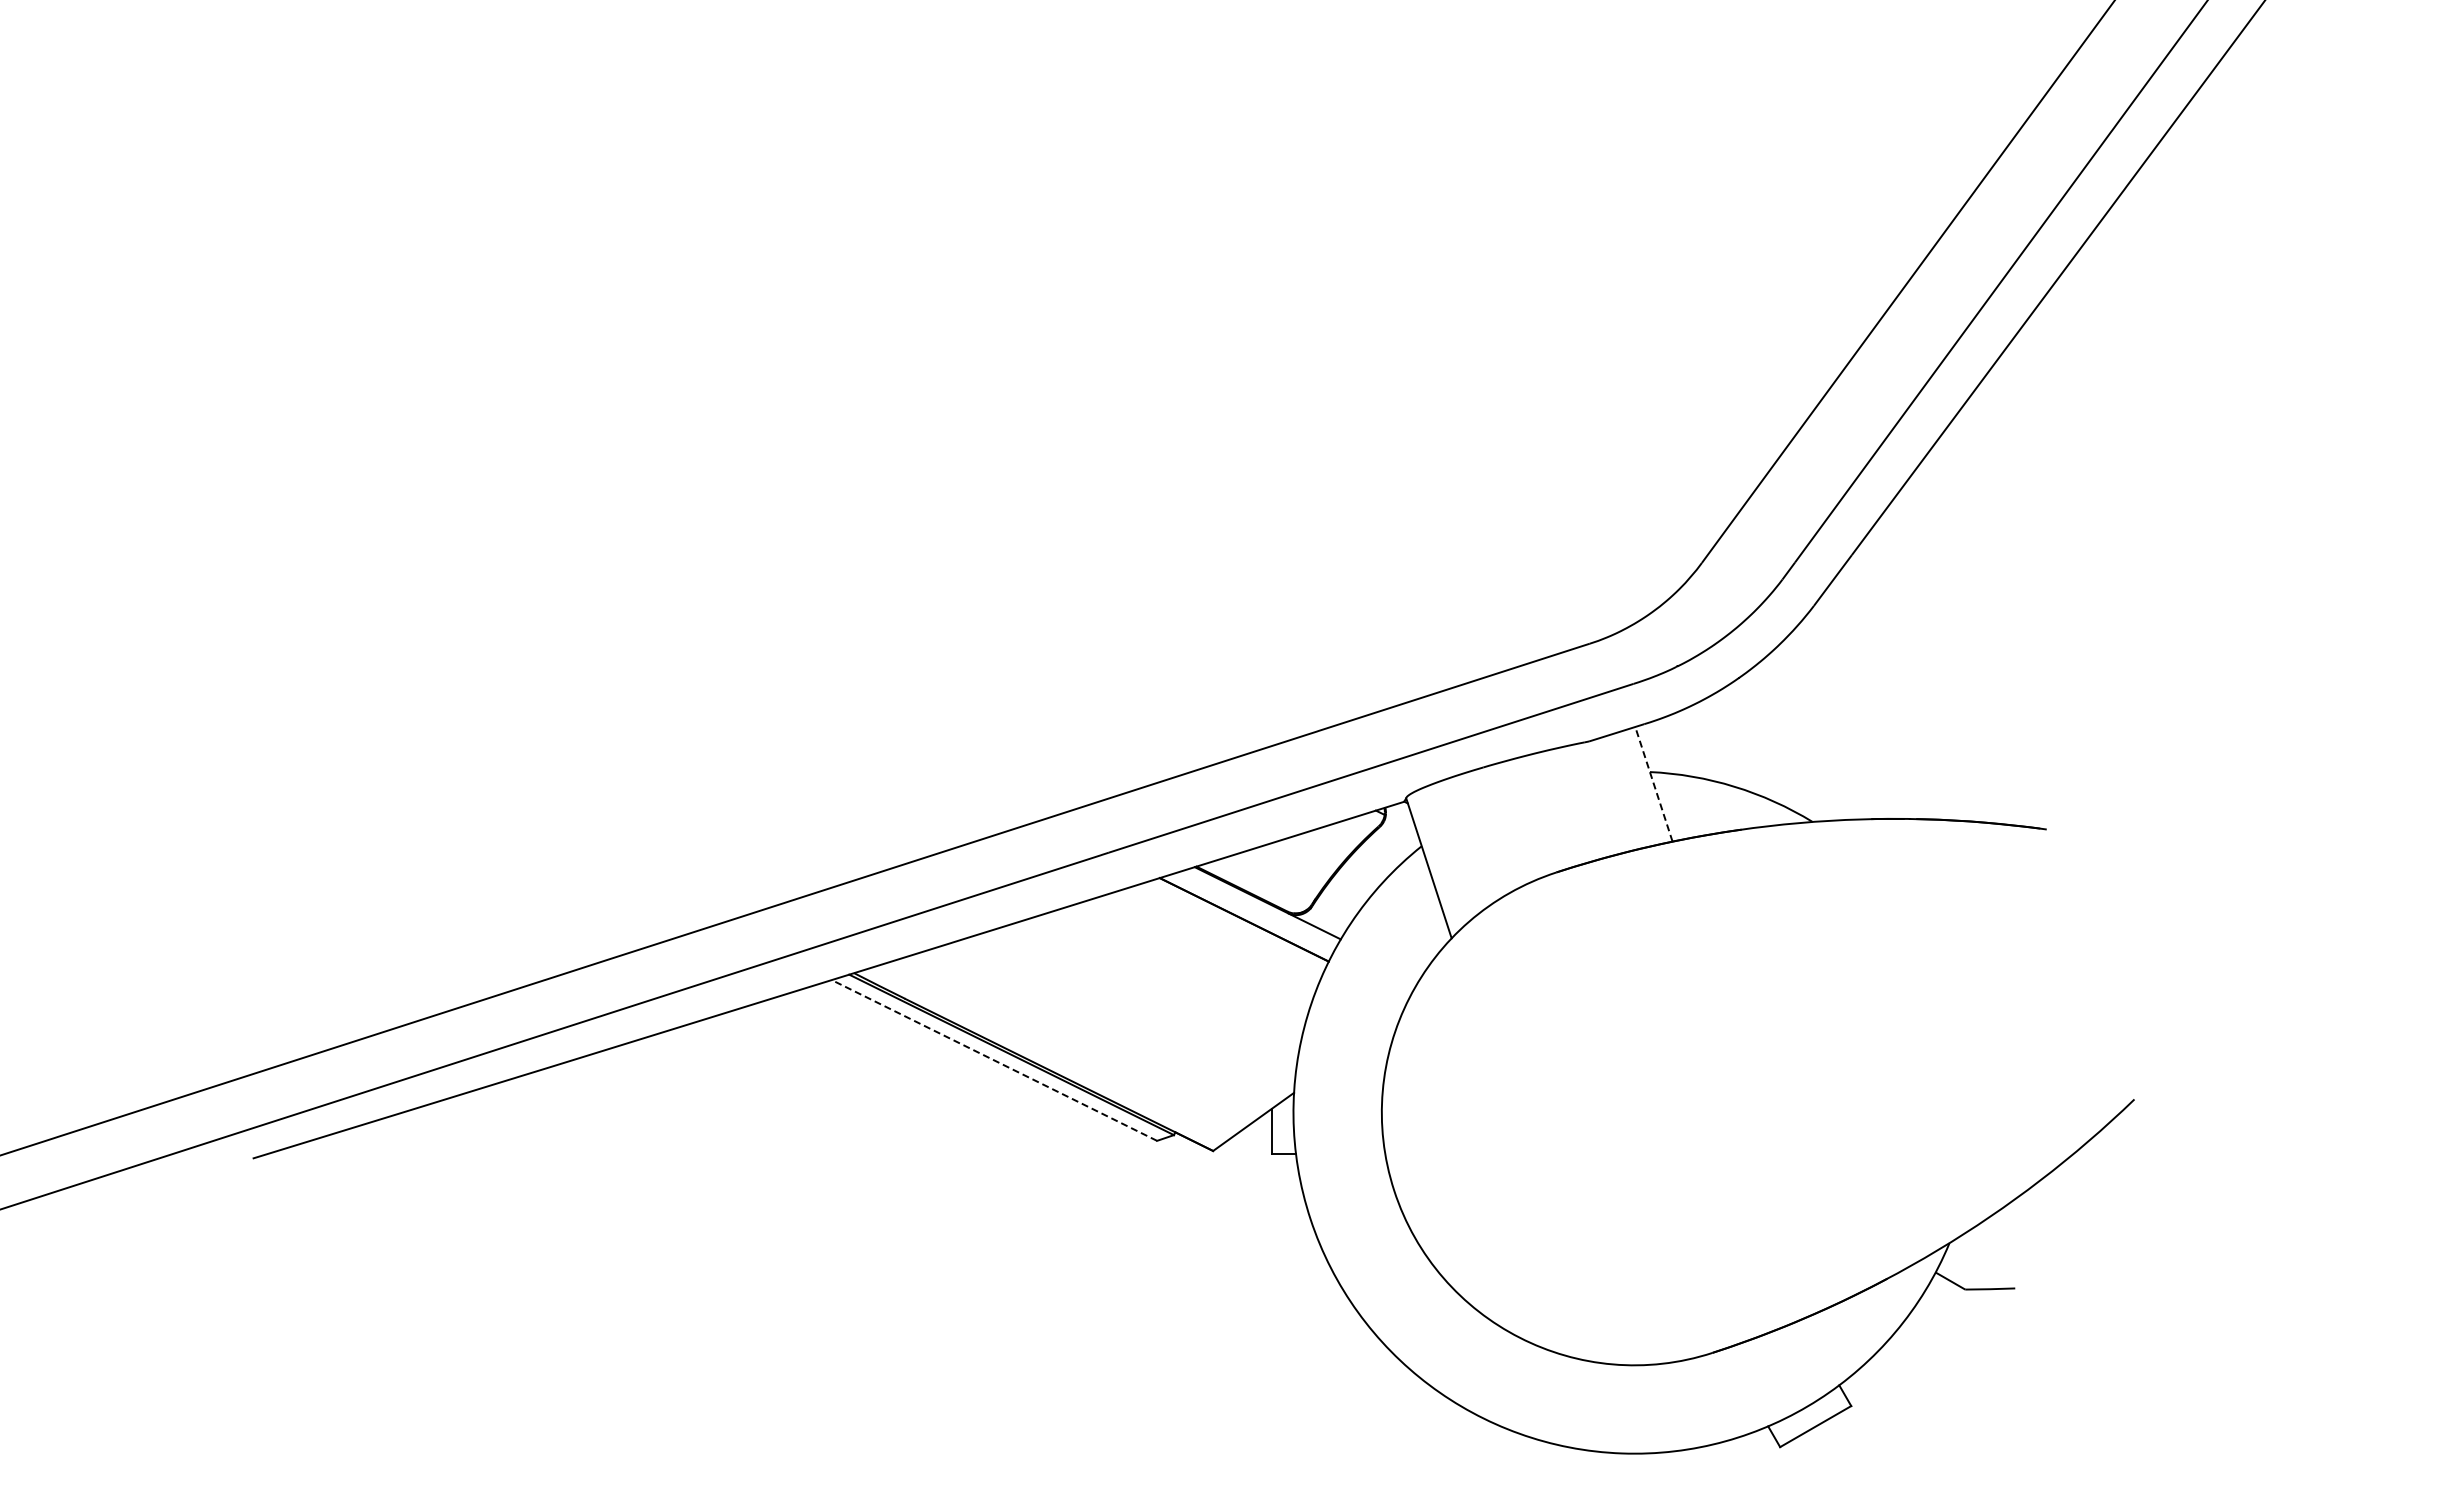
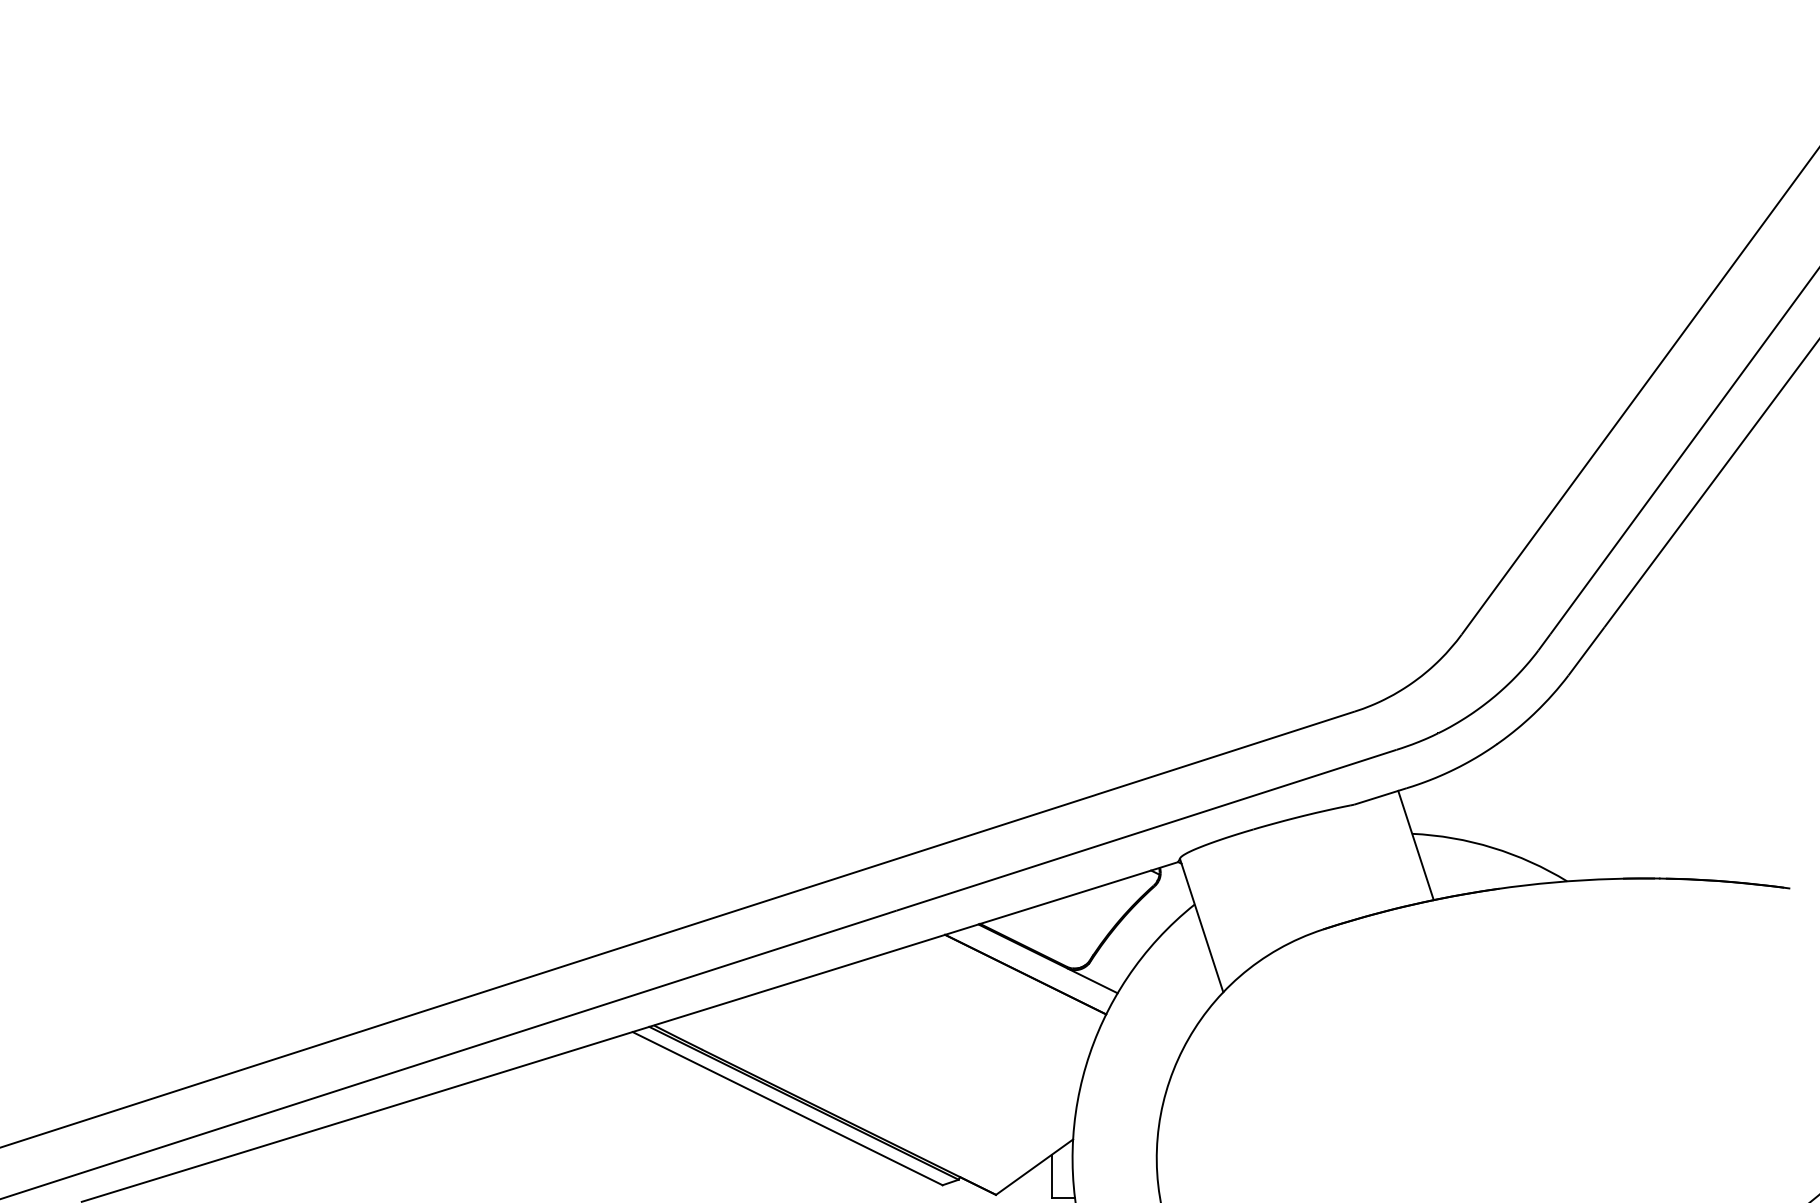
line: (1653, 783) -> (1415, 844), dashed -> solid
line: (994, 1060) -> (787, 1108), dashed -> solid

